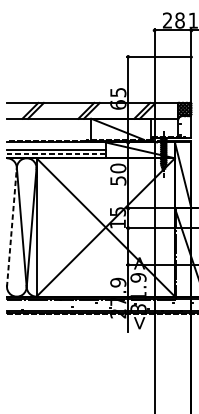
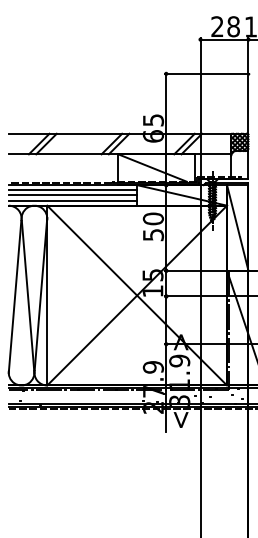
line: (56, 146) -> (72, 190), added
line: (56, 154) -> (73, 200), dashed -> solid
line: (12, 228) -> (15, 296), dashed -> solid

